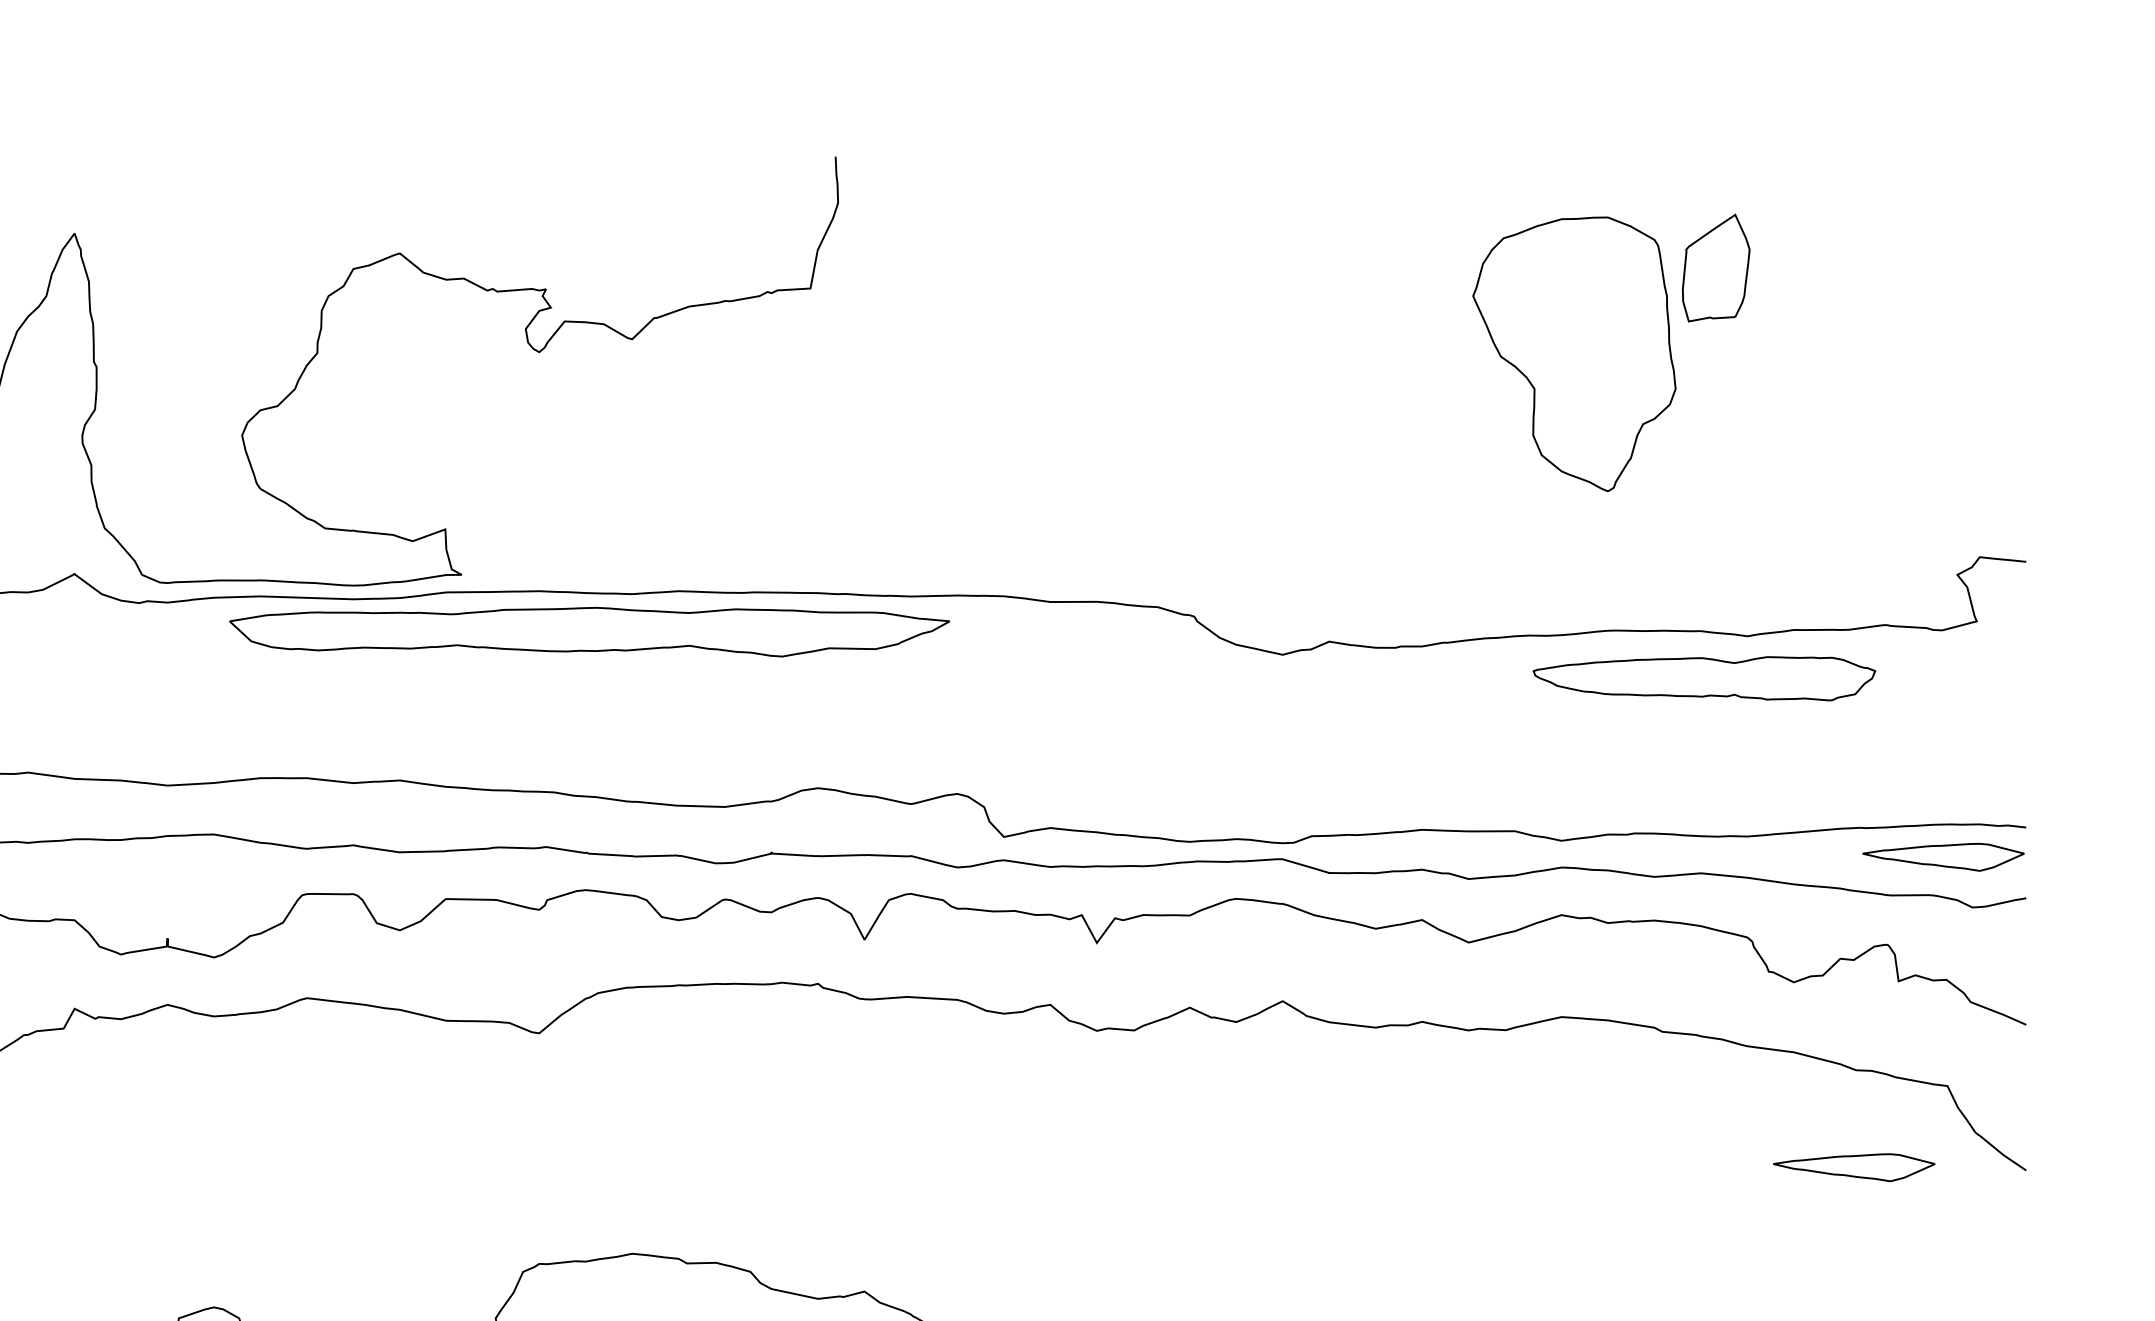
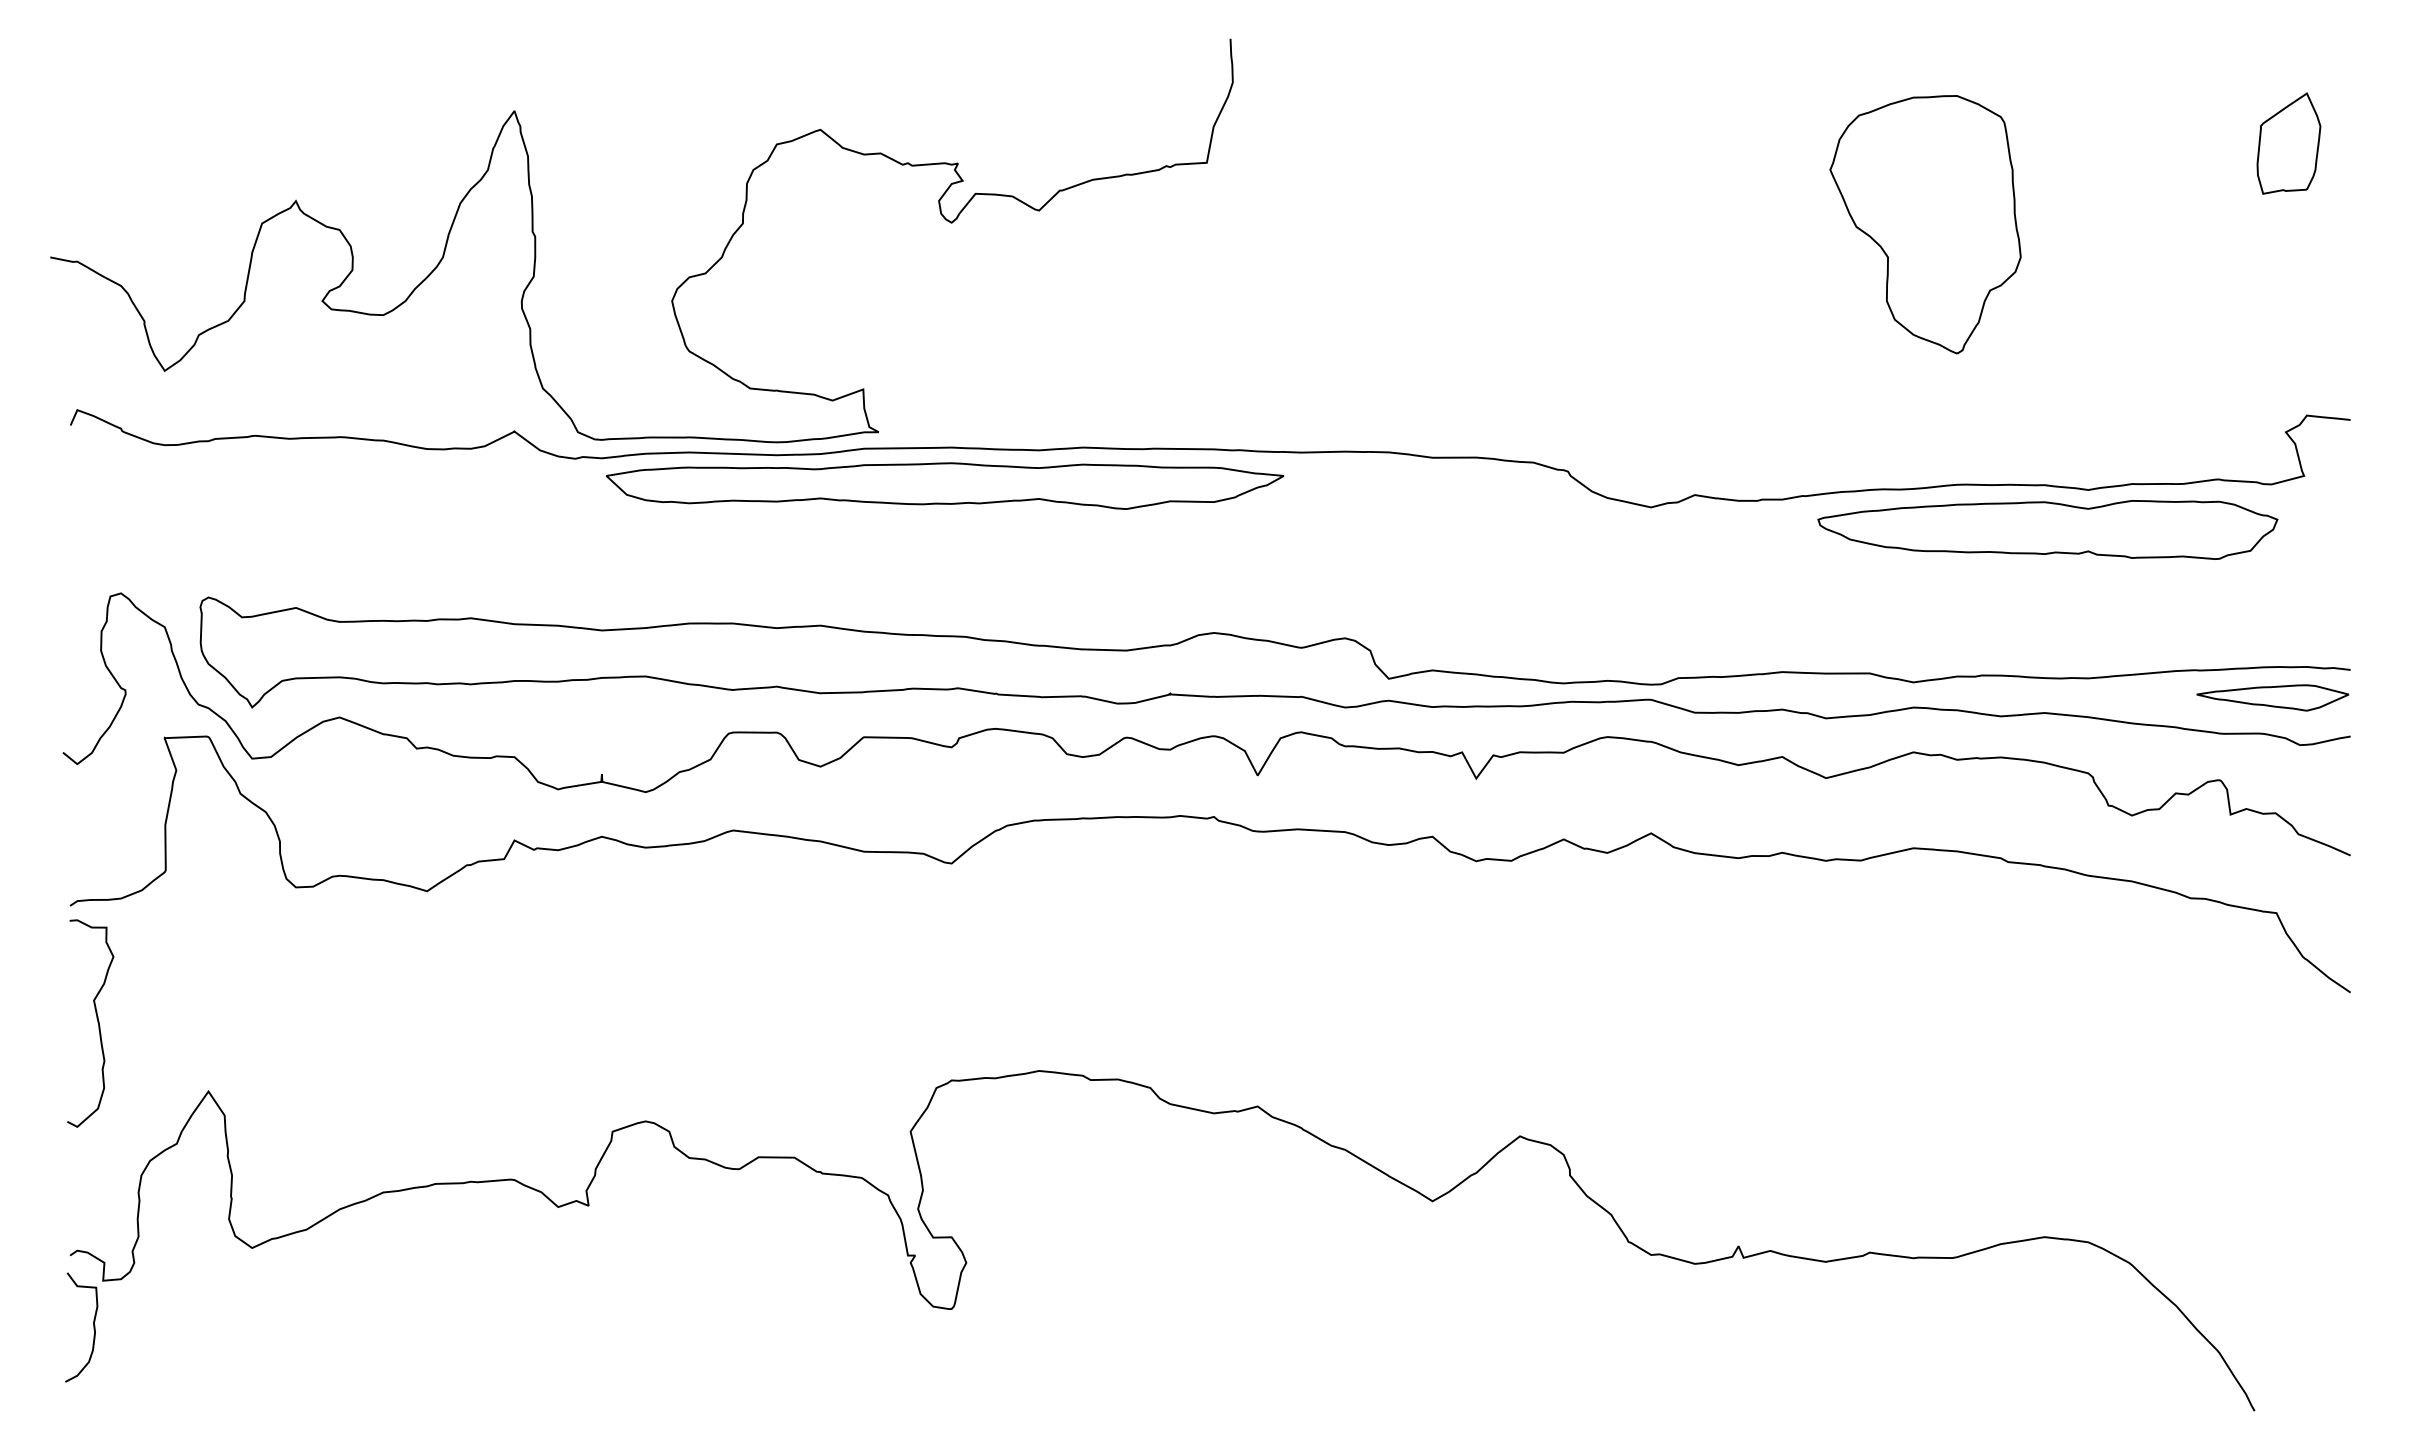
part: (1715, 267) -> (2288, 143), moved
part: (590, 631) -> (945, 485), moved
part: (1704, 678) -> (2047, 529), size x1.43
part: (1853, 1167) -> (2188, 989), removed

